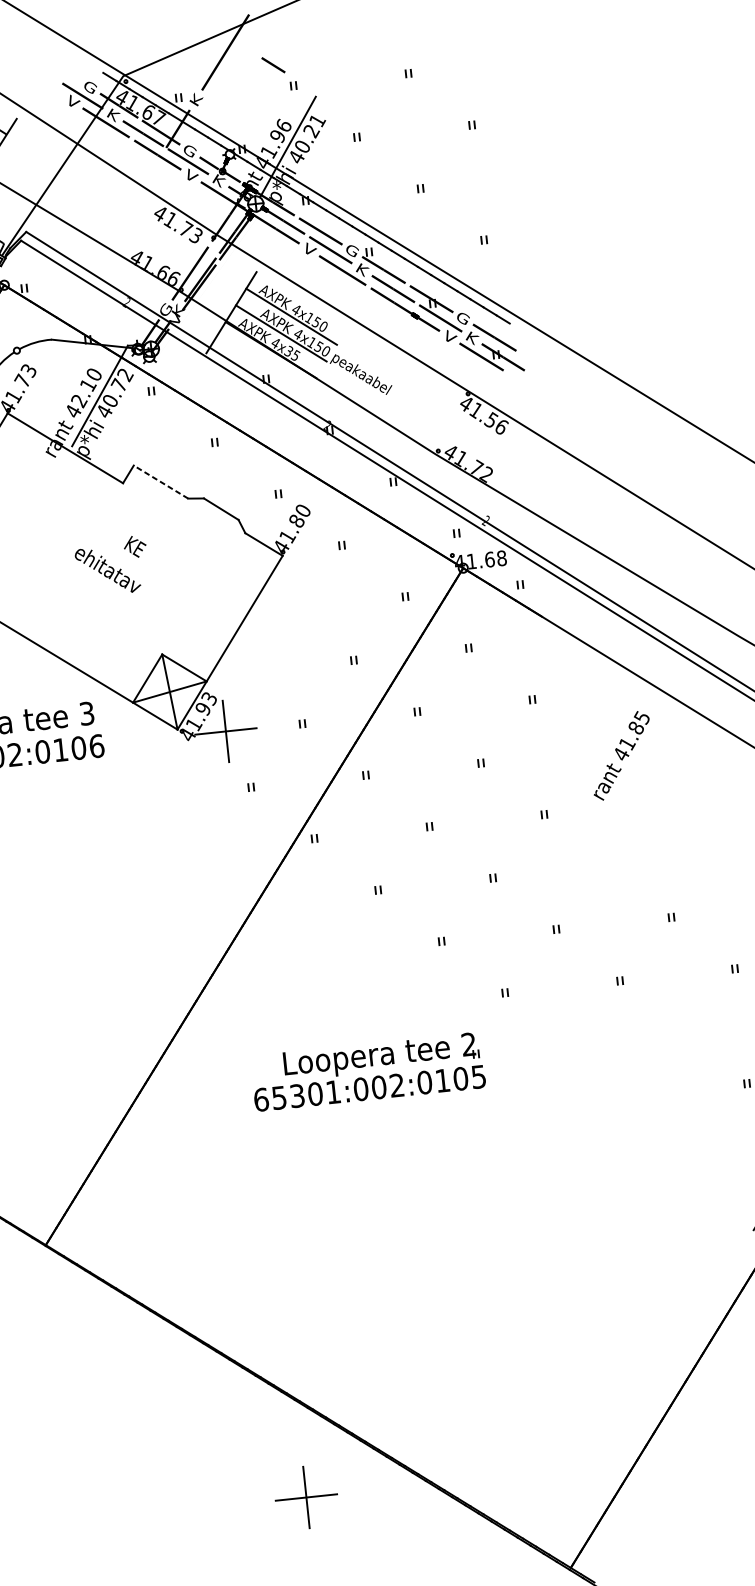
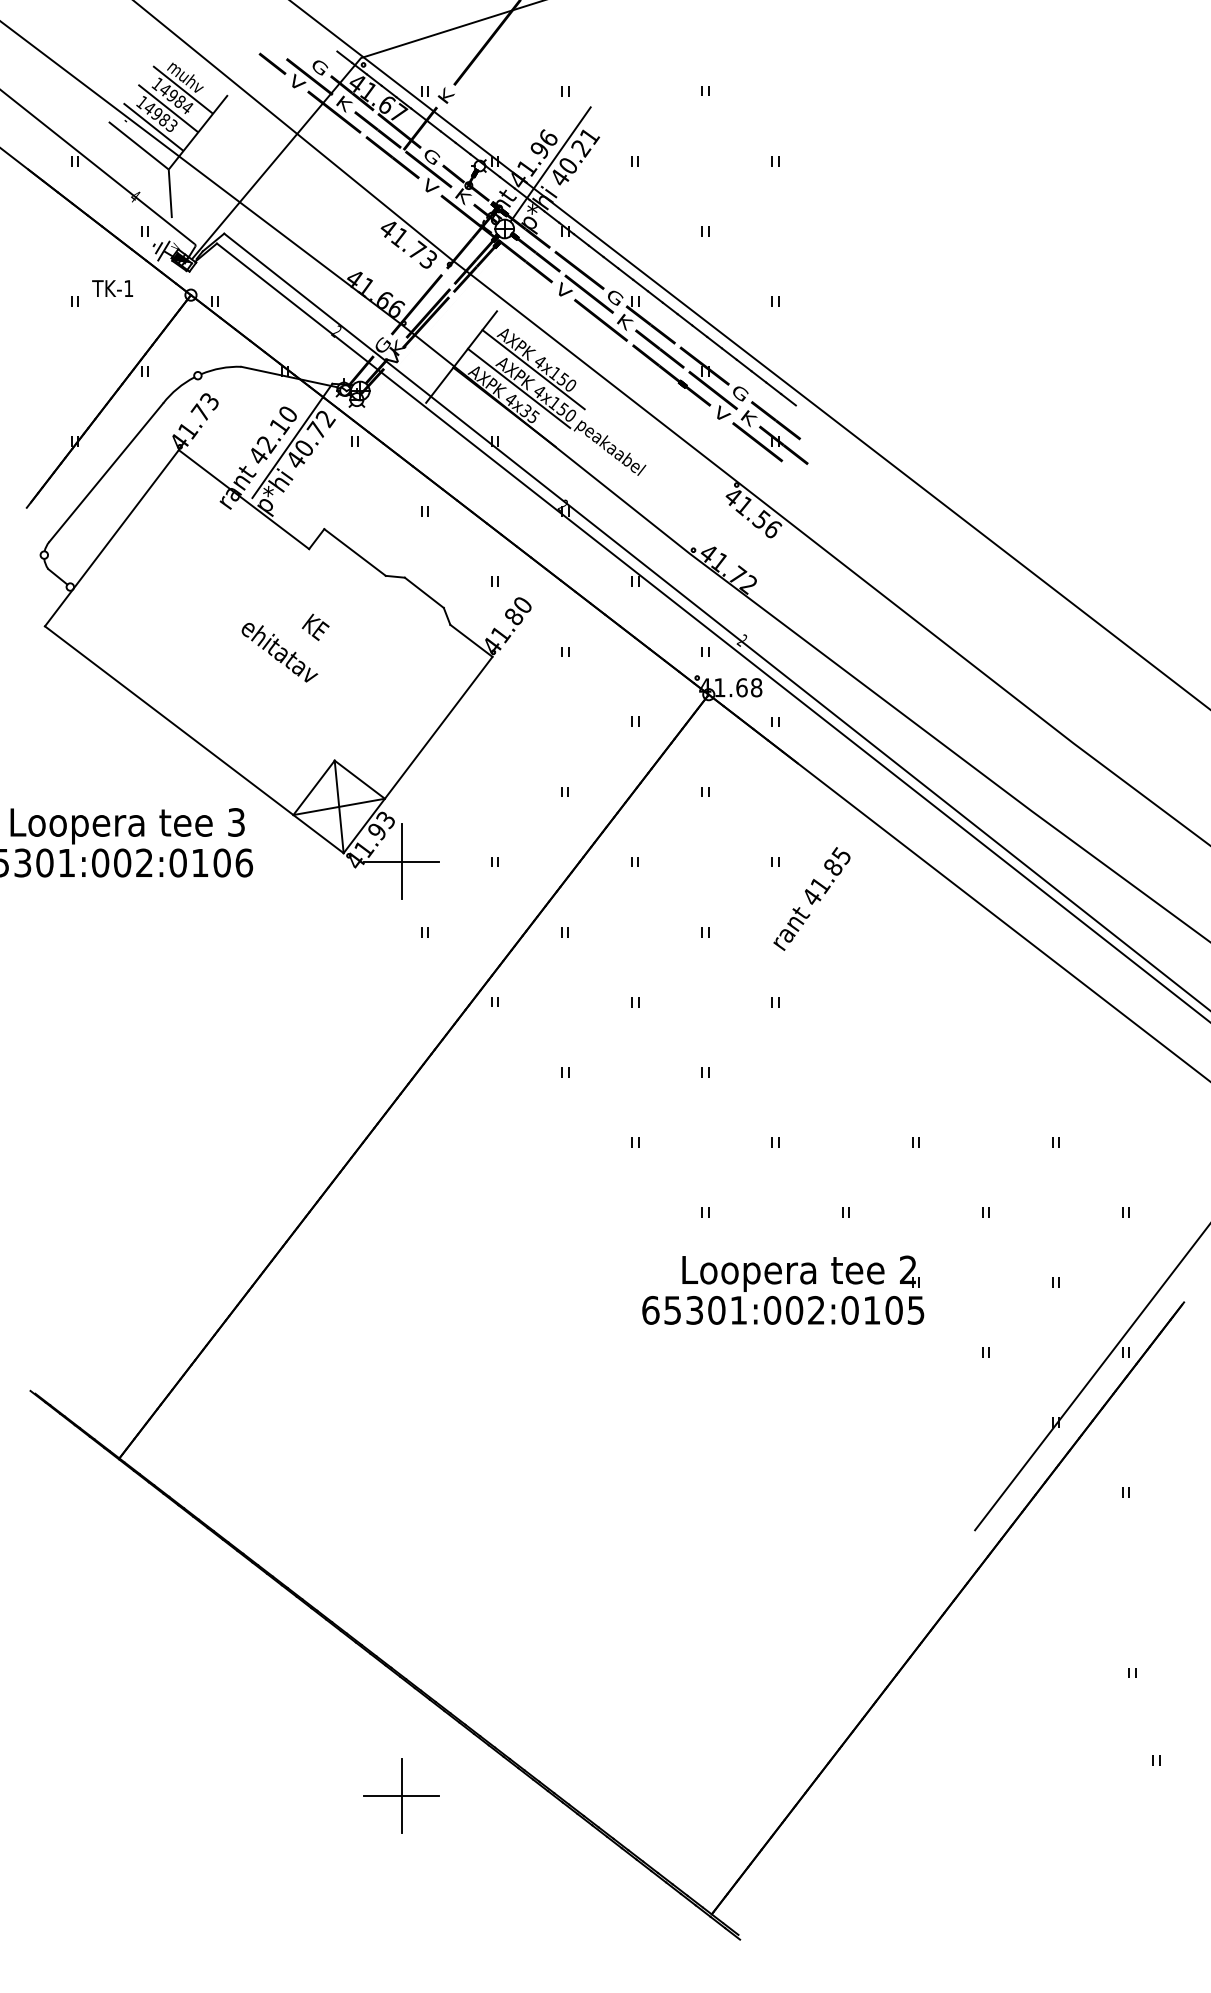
line: (273, 64) -> (272, 63), moved
line: (161, 482) -> (355, 552), dashed -> solid
text: (621, 755) -> (811, 898), moved
part: (365, 1066) -> (780, 1283), moved

